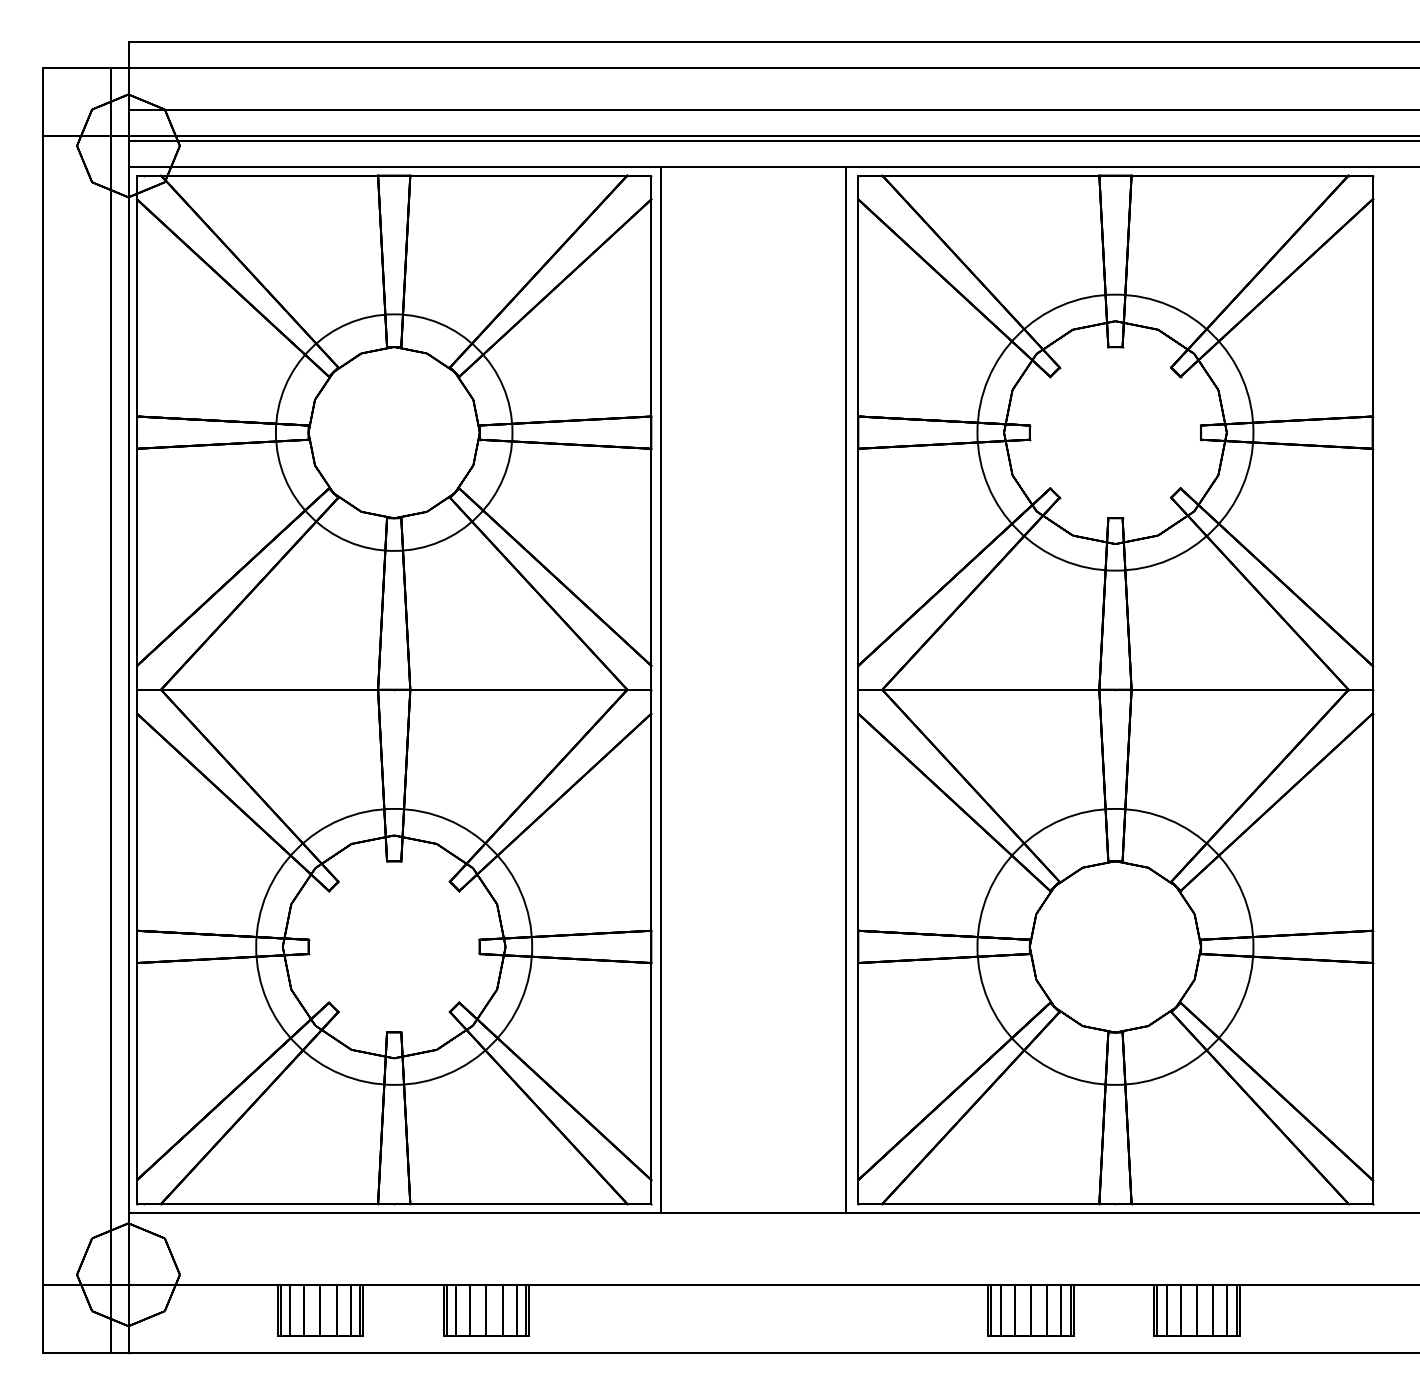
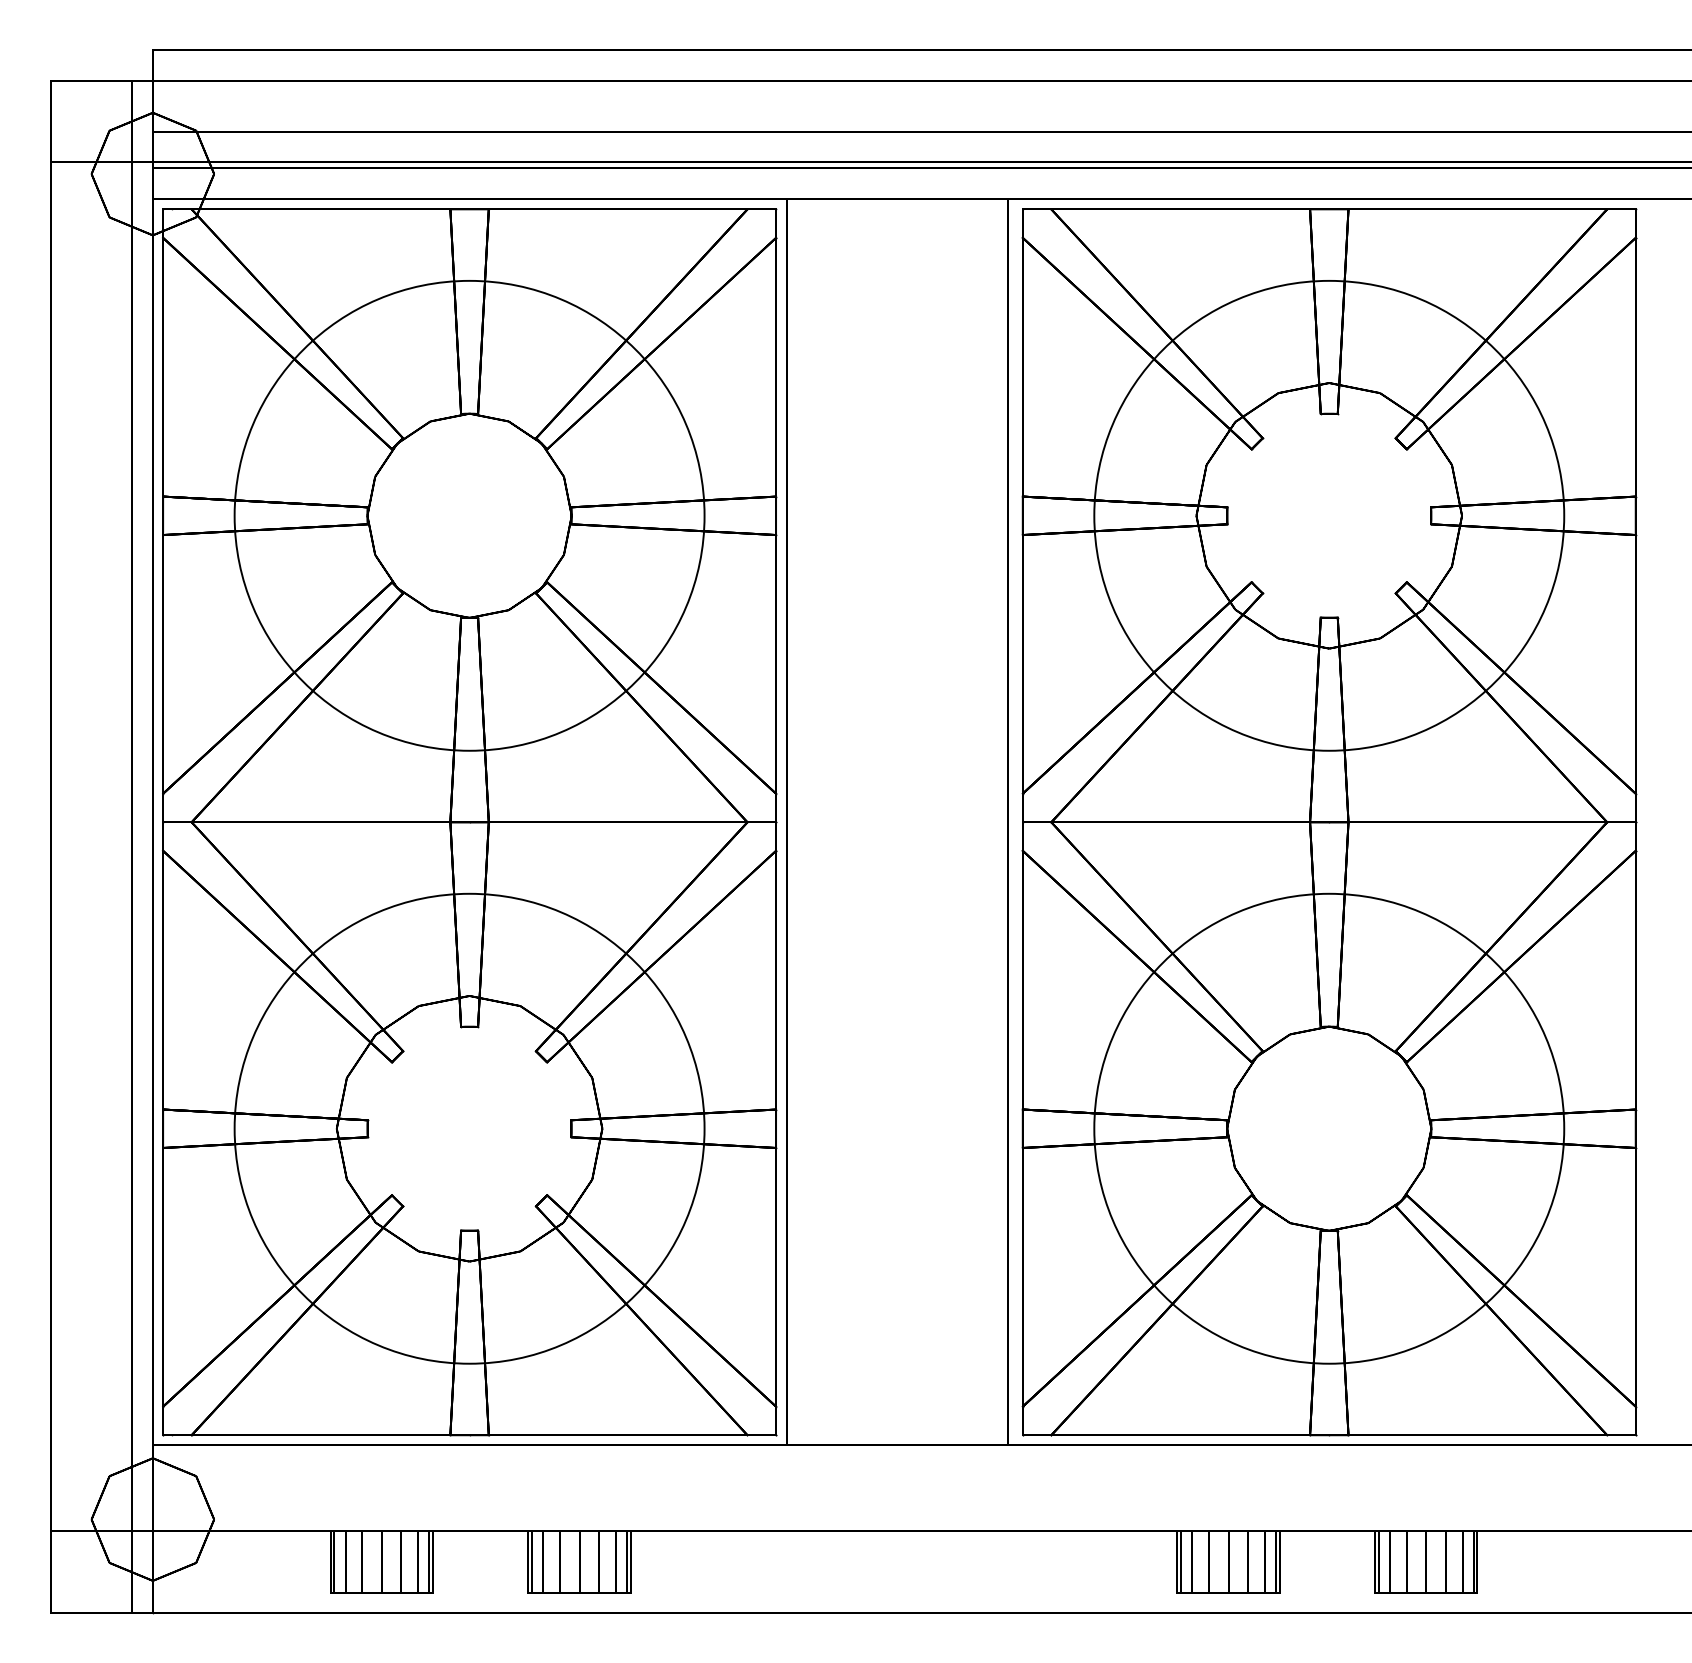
circle: (394, 432) -> (469, 515), size x1.67
circle: (1115, 432) -> (1329, 515), size x1.43
circle: (394, 946) -> (469, 1128), size x1.43
circle: (1115, 946) -> (1329, 1128), size x1.43

